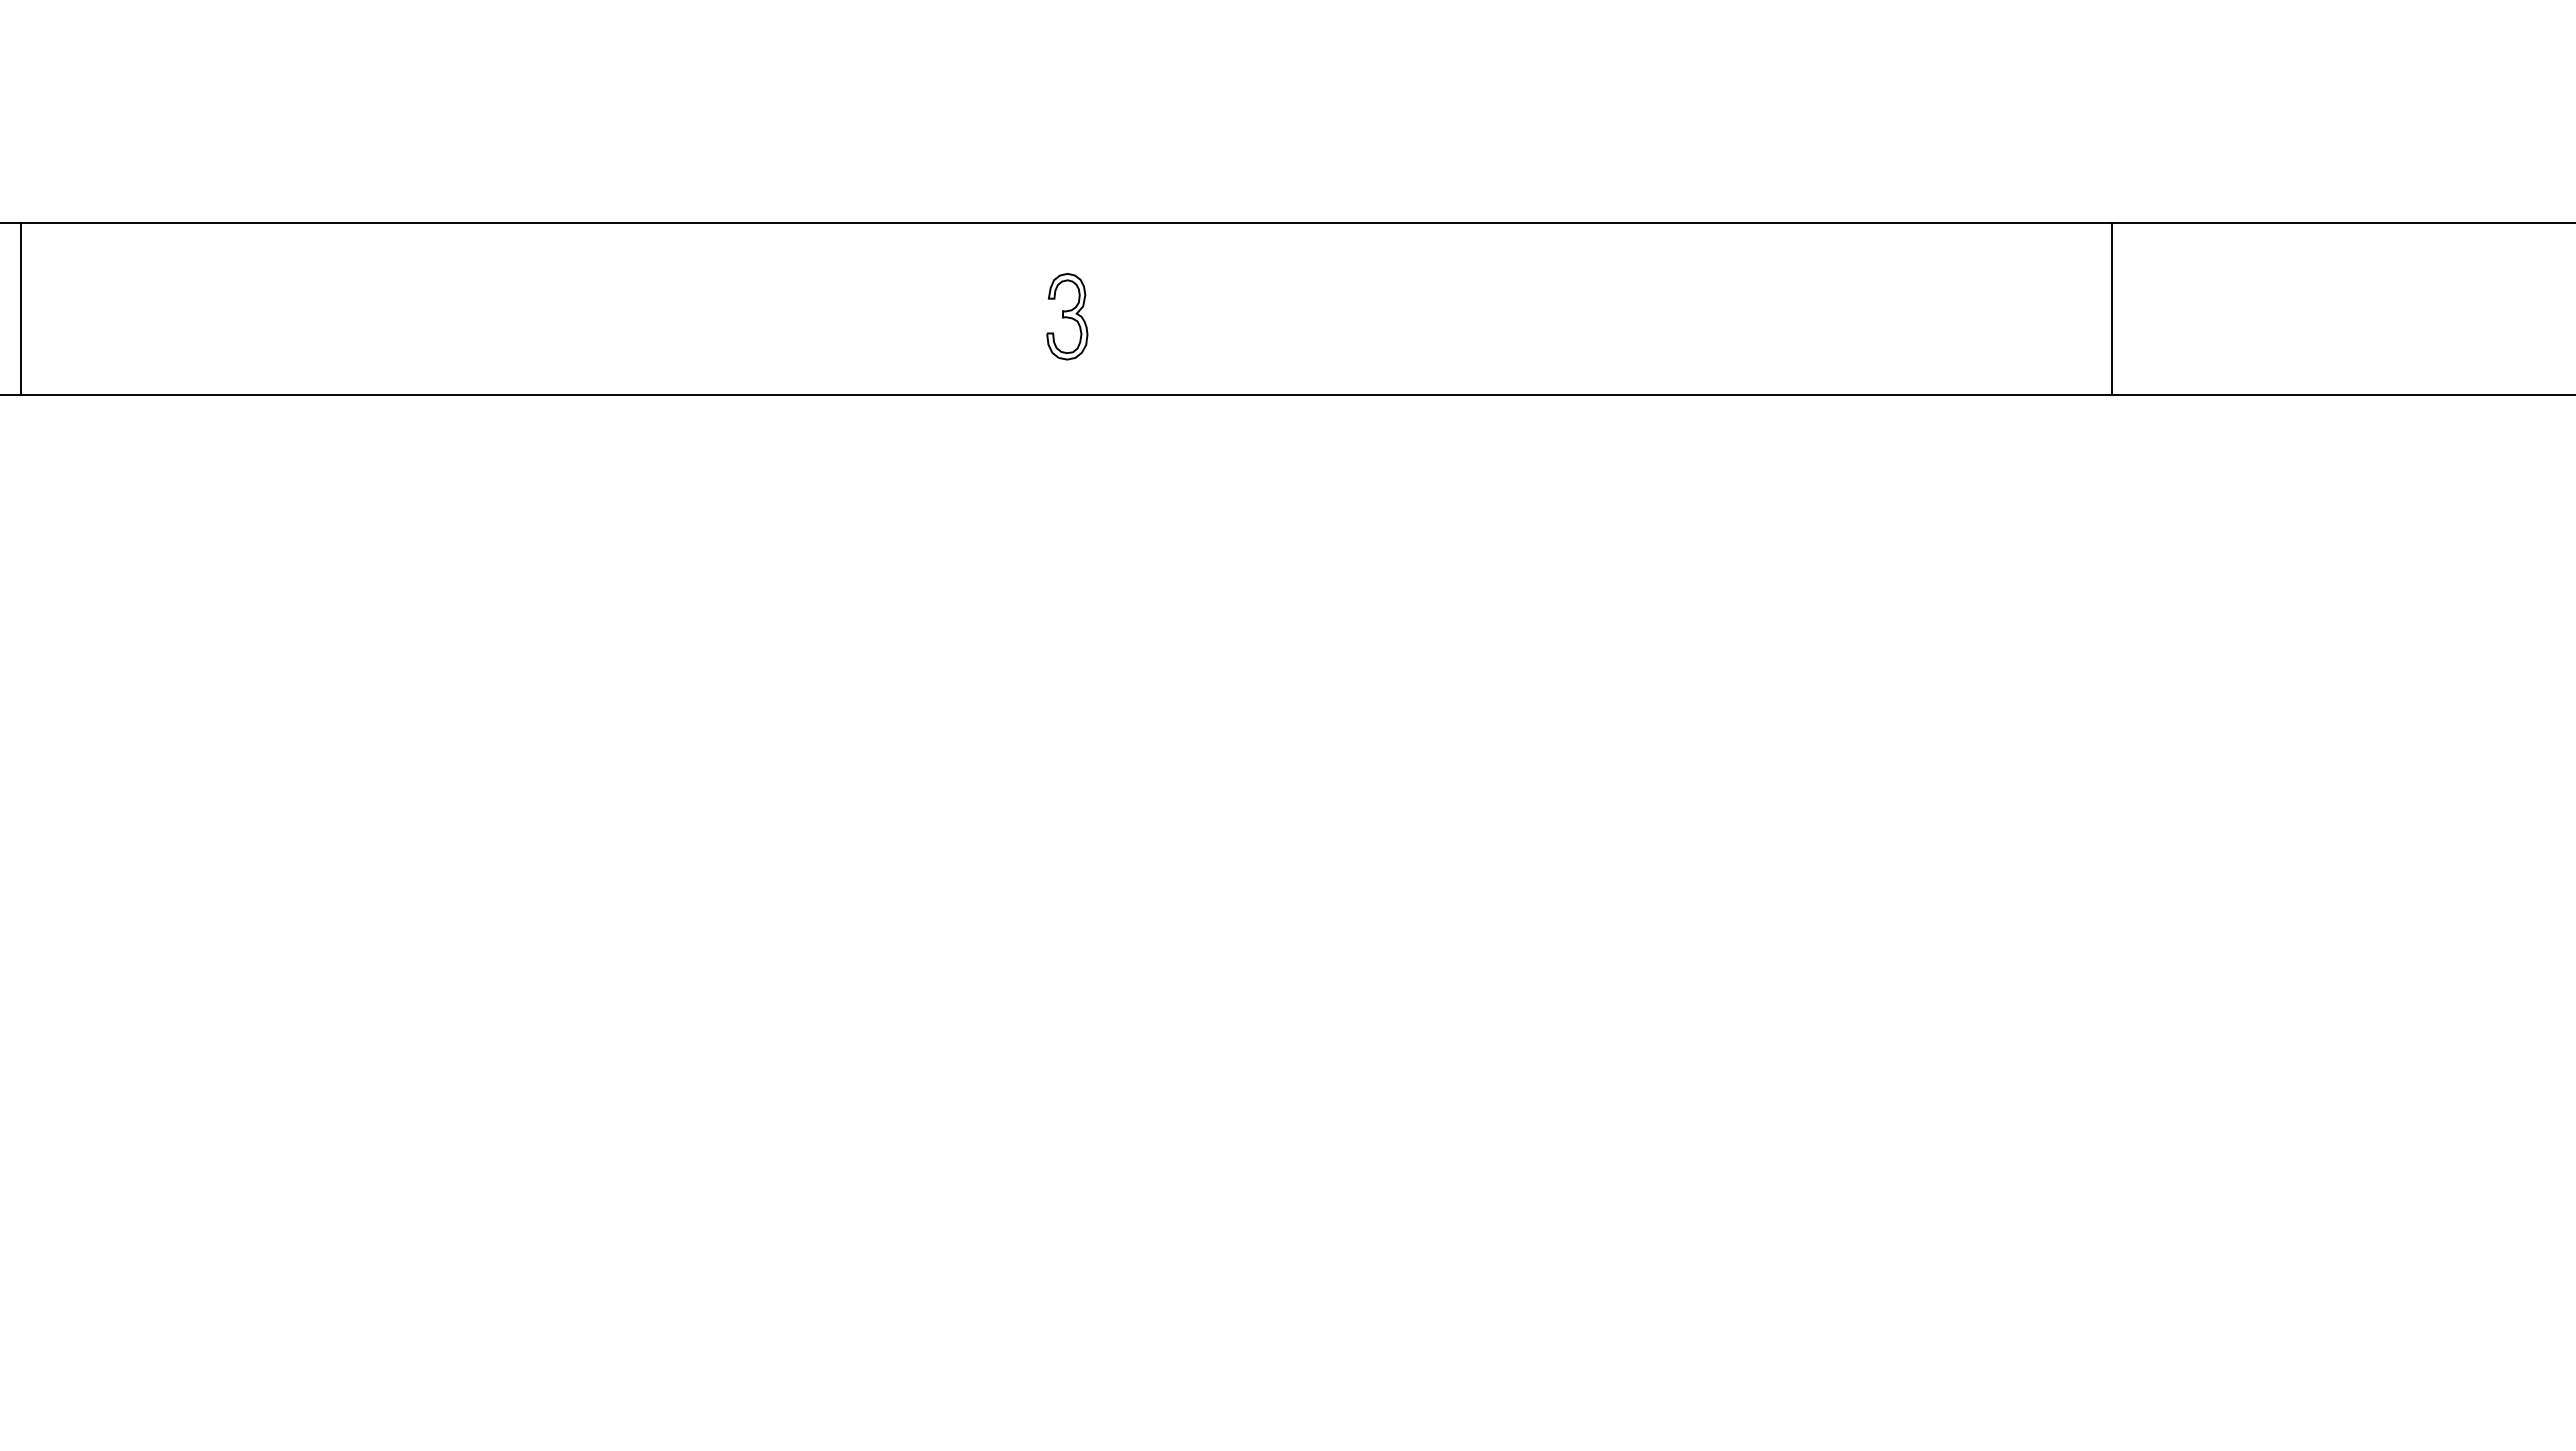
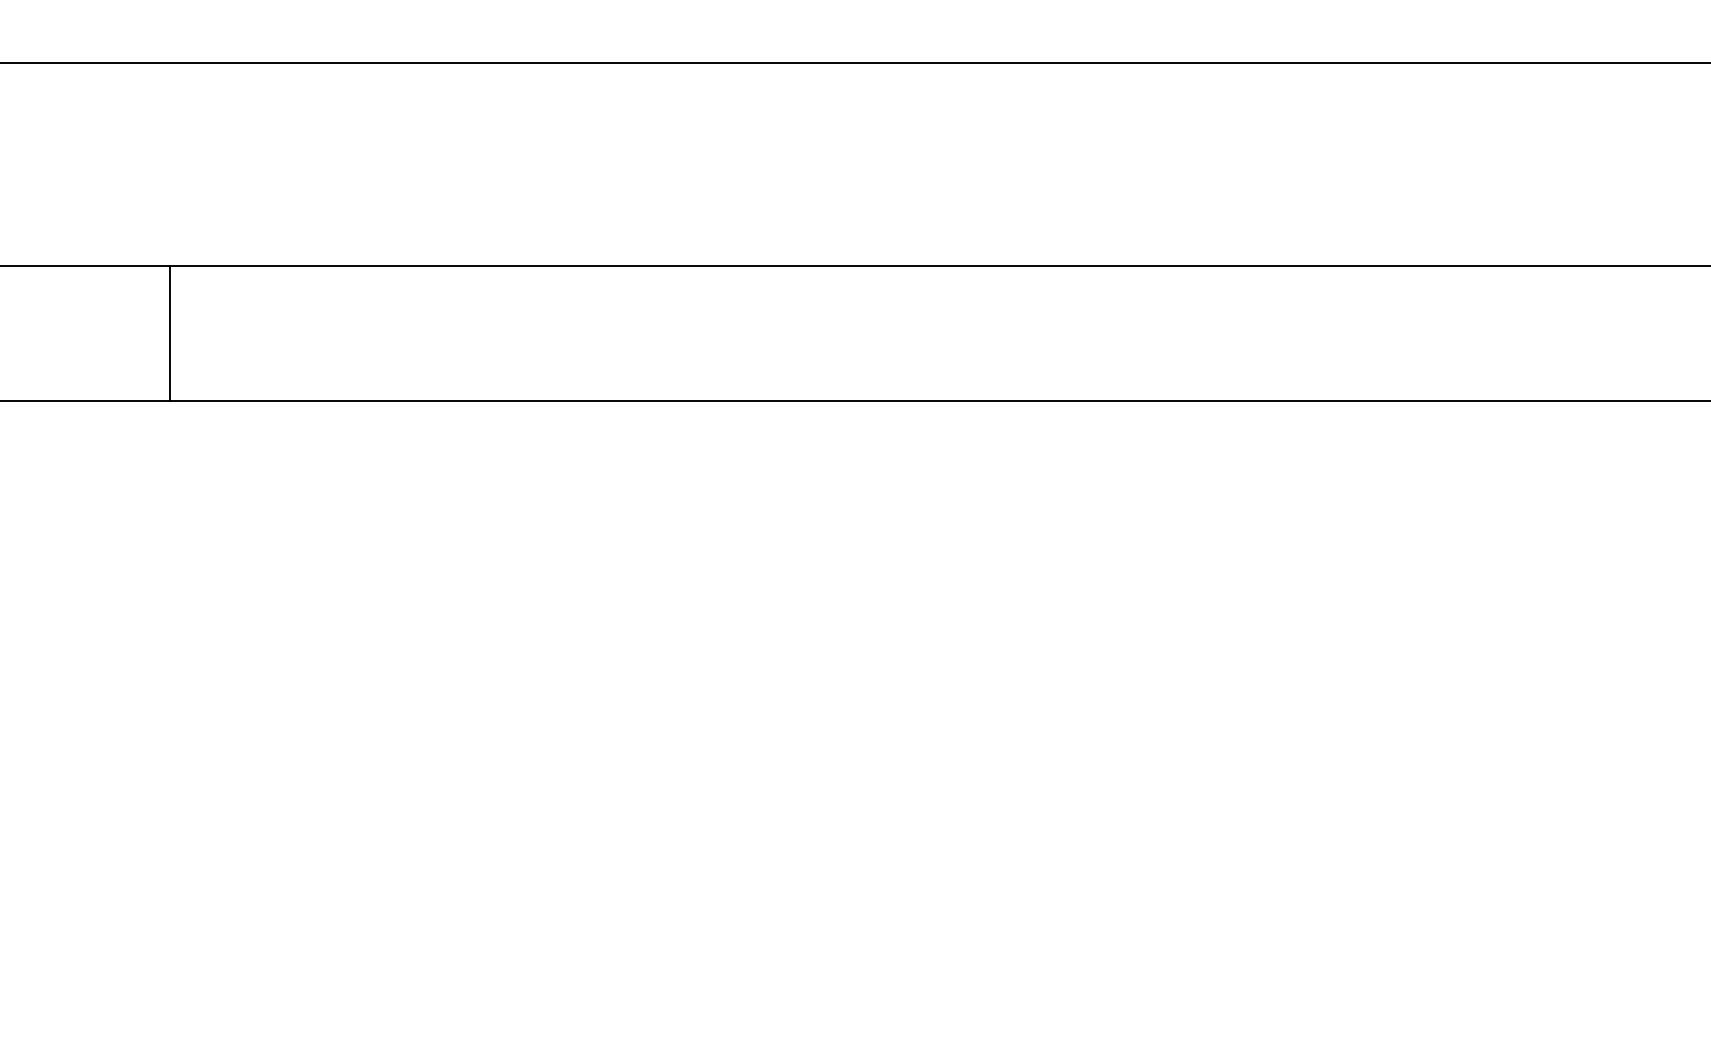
line: (20, 308) -> (170, 333), moved
part: (1067, 316) -> (947, 339), removed

